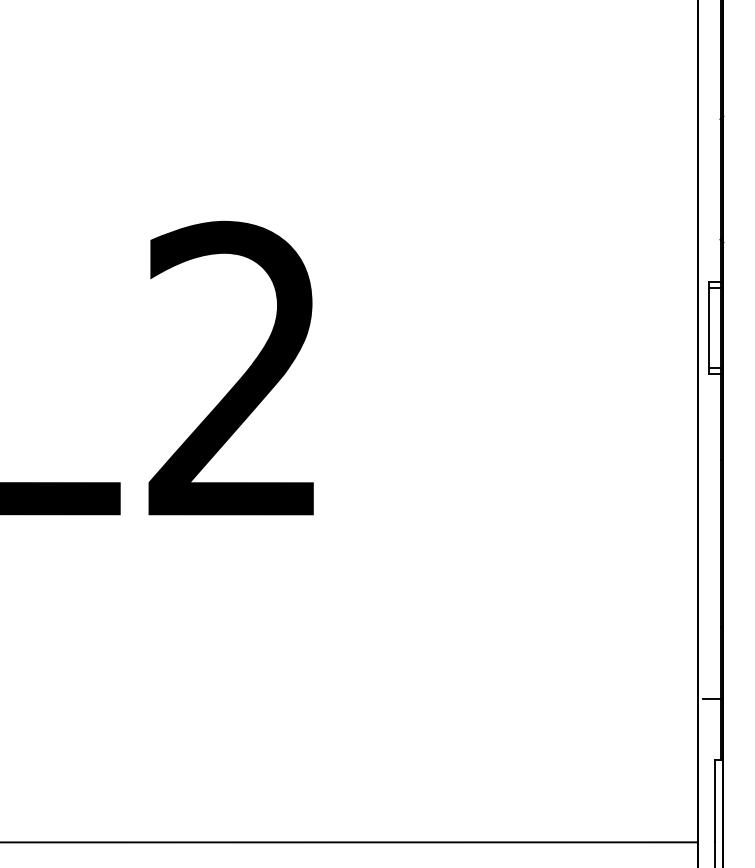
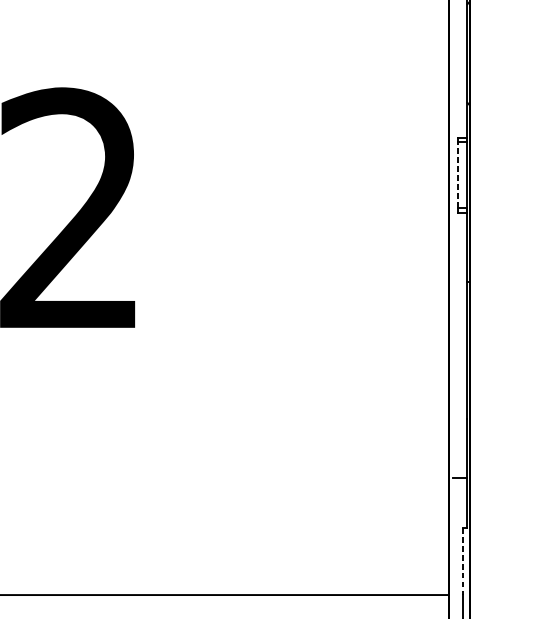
line: (708, 327) -> (457, 174), solid -> dashed
line: (714, 801) -> (462, 561), solid -> dashed

